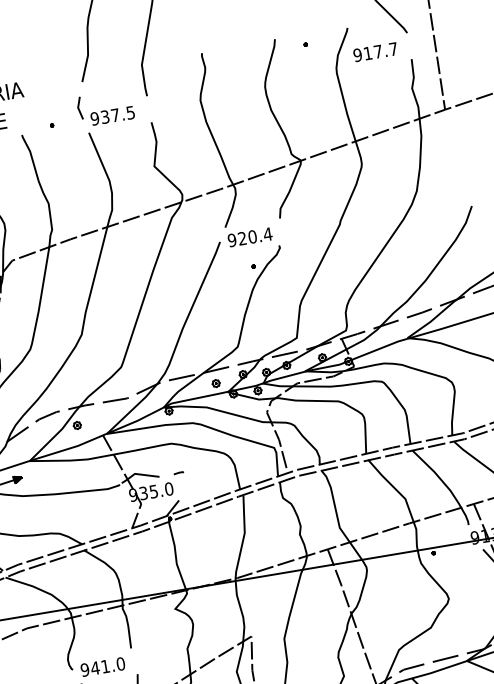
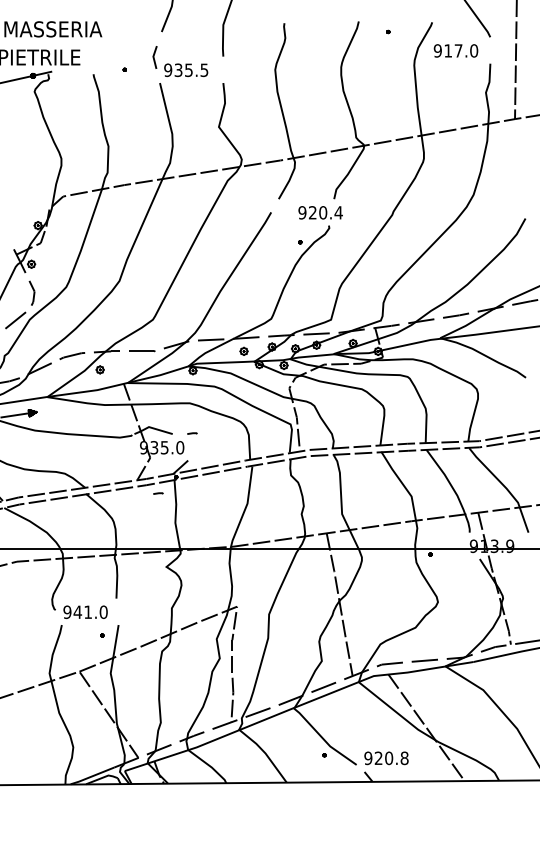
text: (393, 48) -> (474, 50), 917.7 -> 917.0
text: (115, 115) -> (188, 70), 937.5 -> 935.5
text: (249, 237) -> (320, 212), moved
line: (155, 537) -> (158, 493), added

